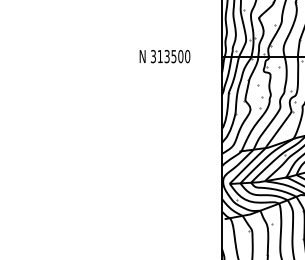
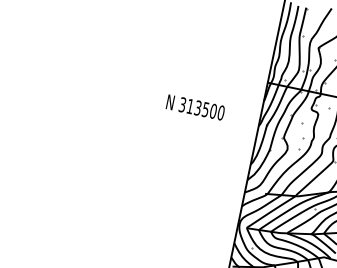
text: (164, 56) -> (195, 107), moved

